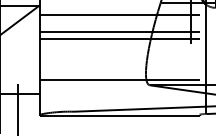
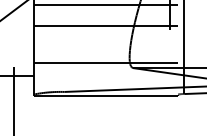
line: (119, 31) -> (105, 19), removed

